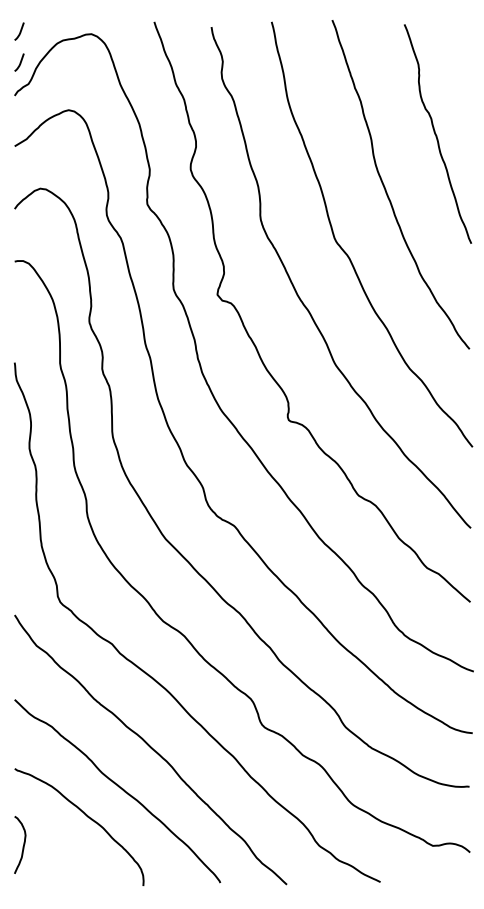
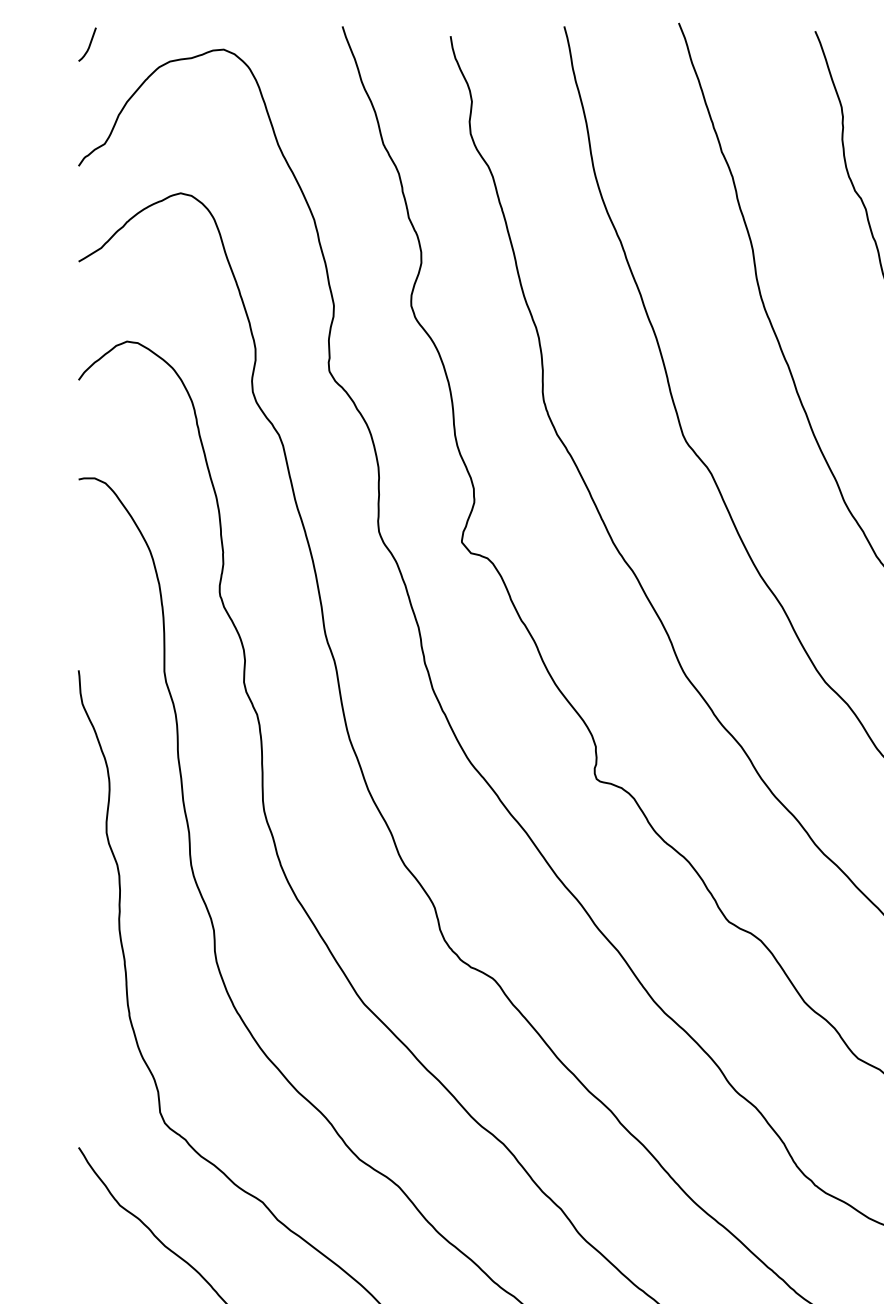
curve: (19, 62) -> (87, 103), removed

